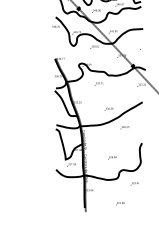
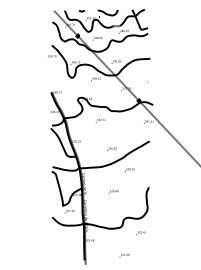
text: (112, 157) -> (113, 191), moved

